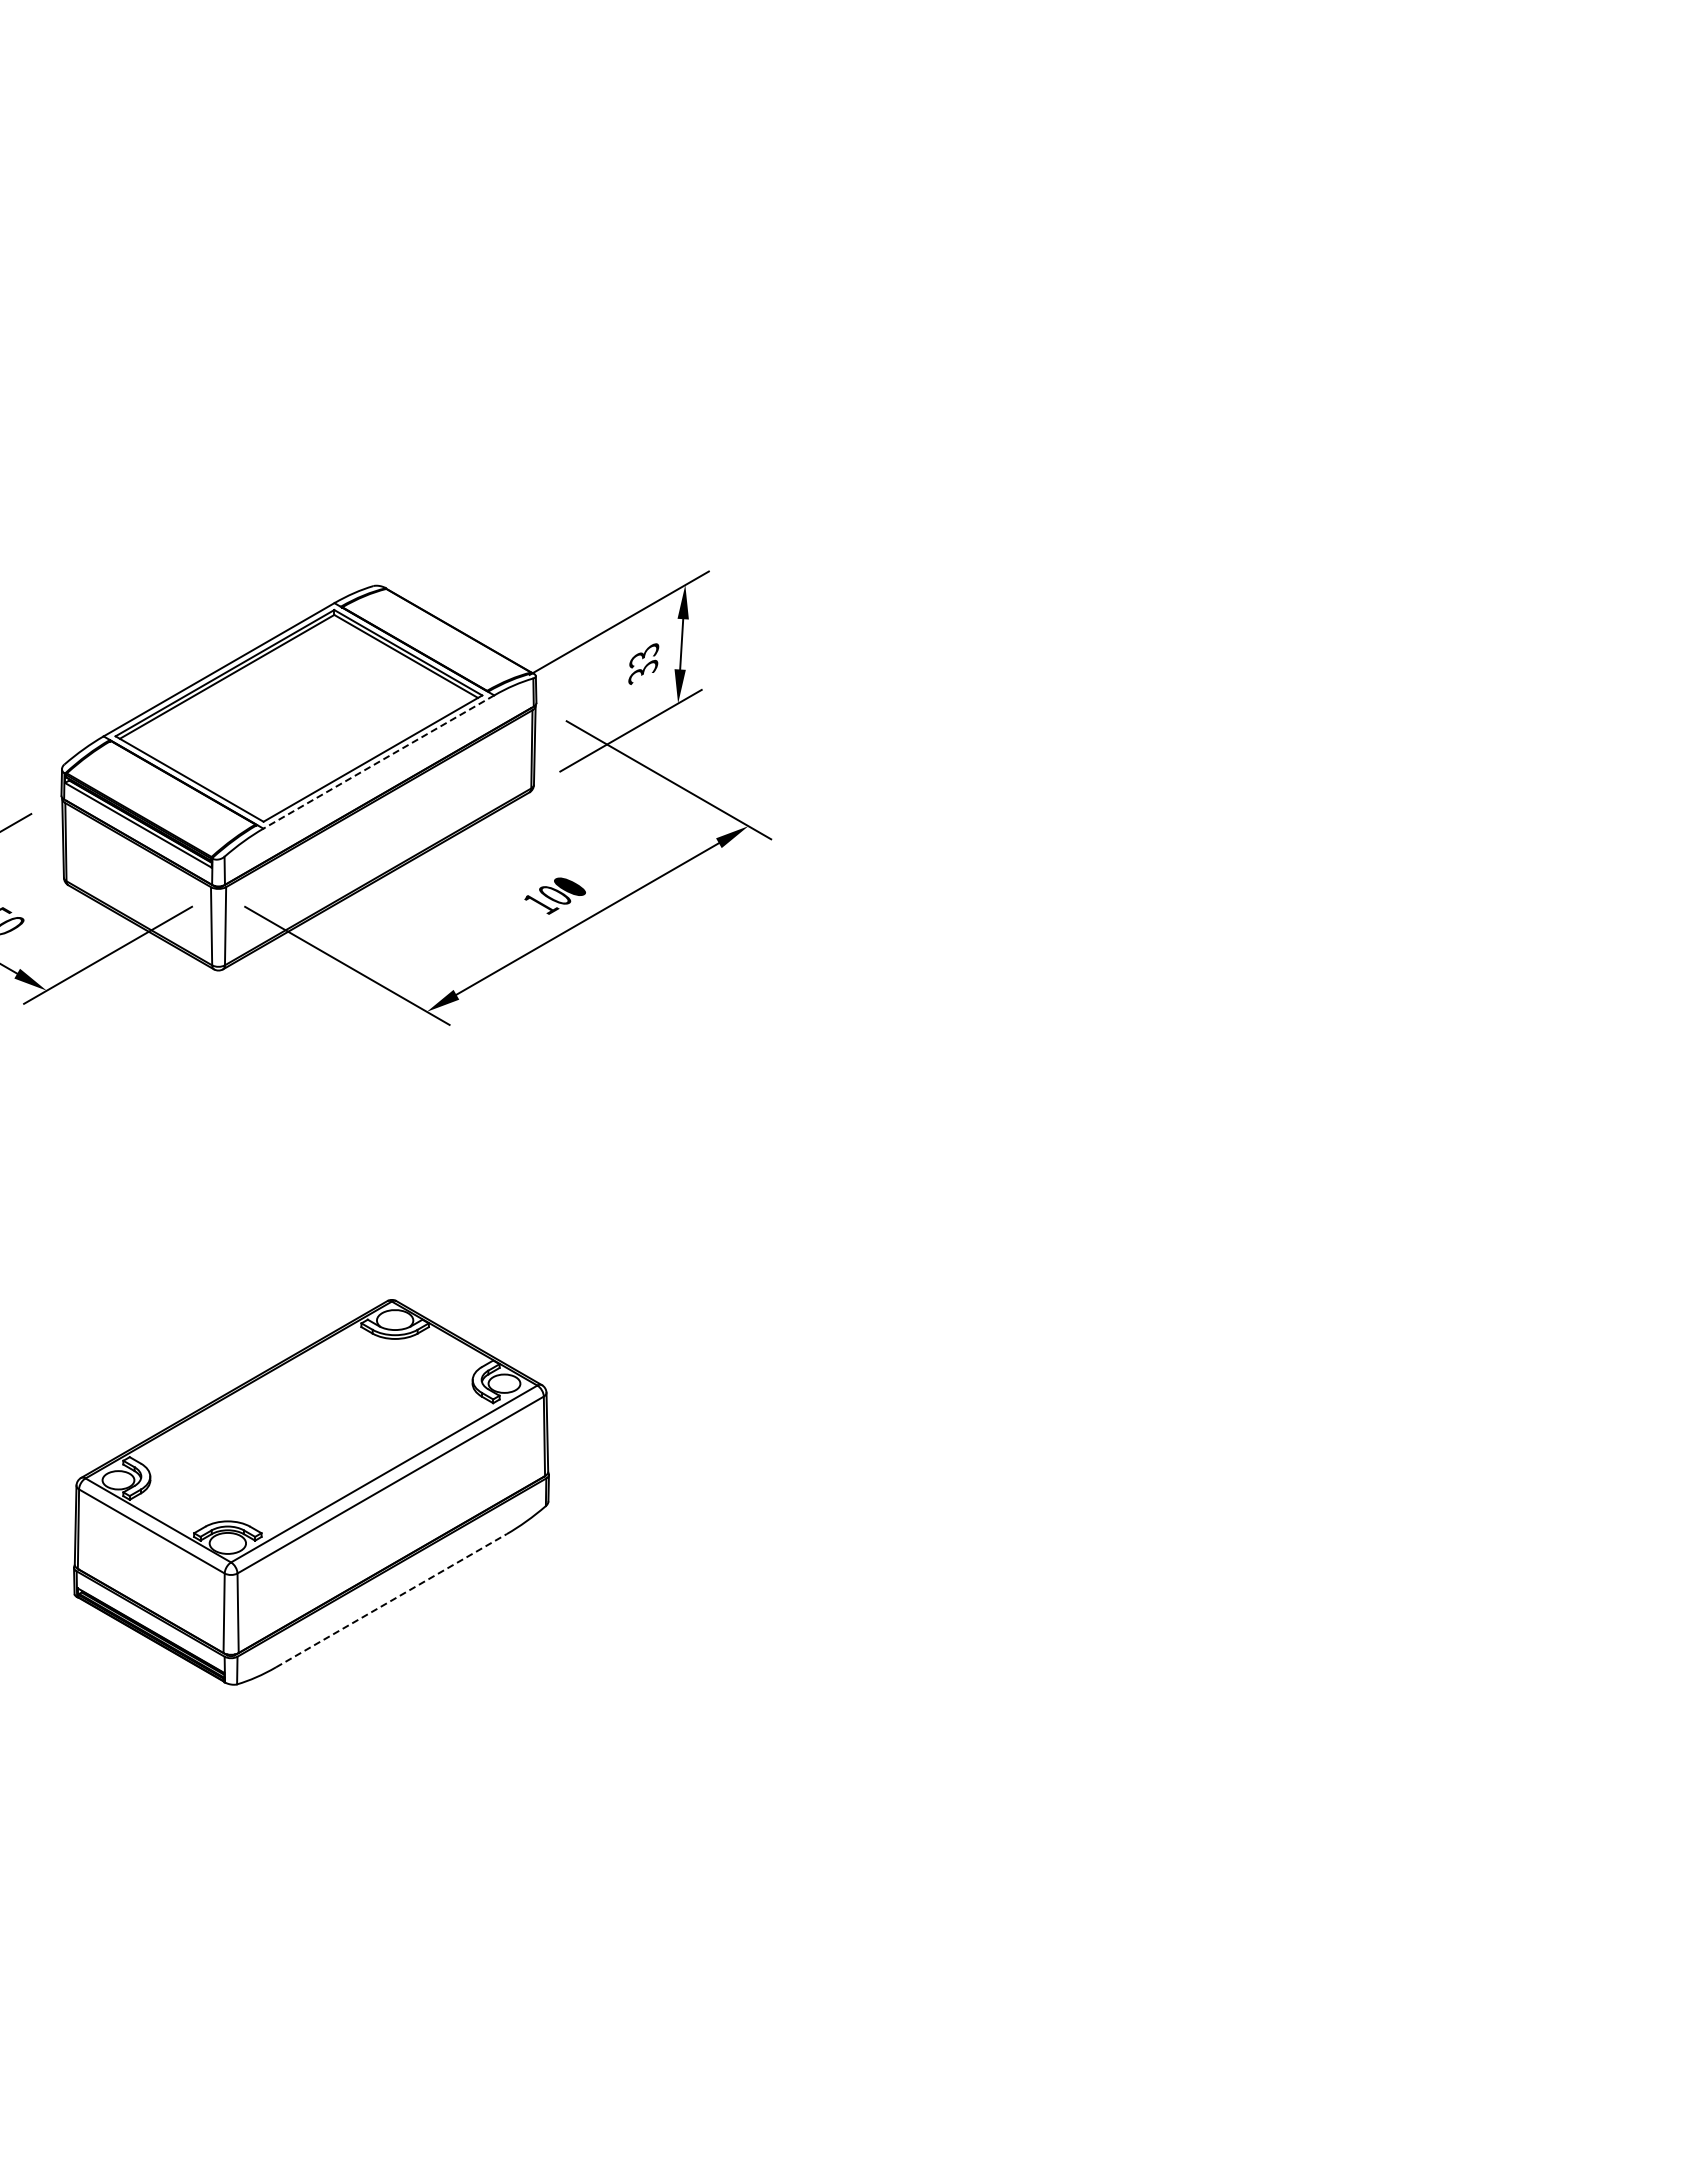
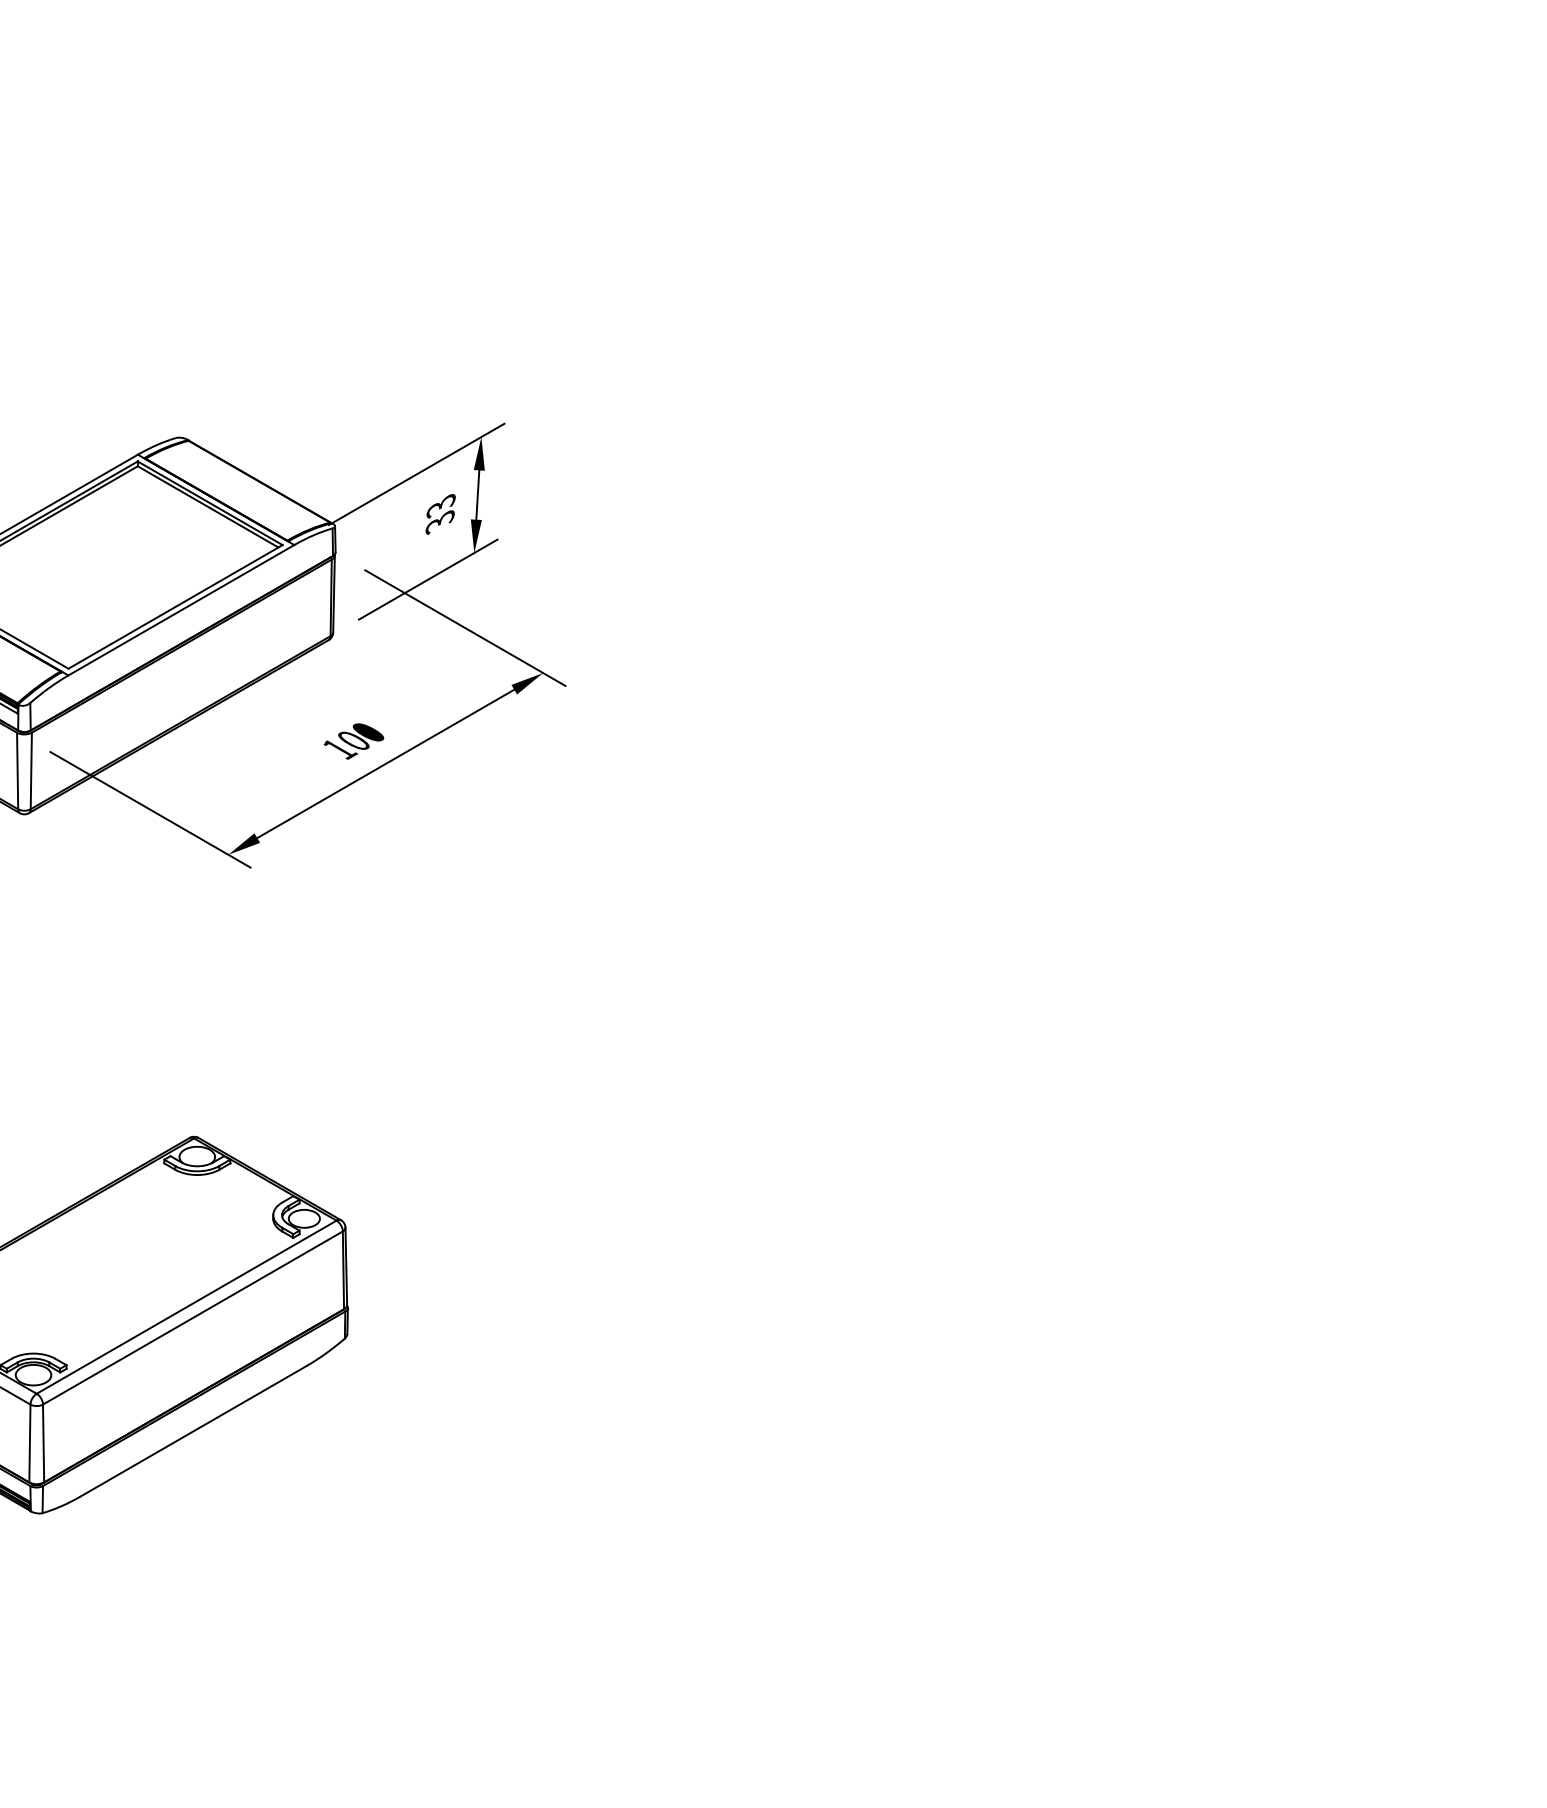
line: (378, 762) -> (181, 610), dashed -> solid
line: (391, 1600) -> (193, 1431), dashed -> solid

